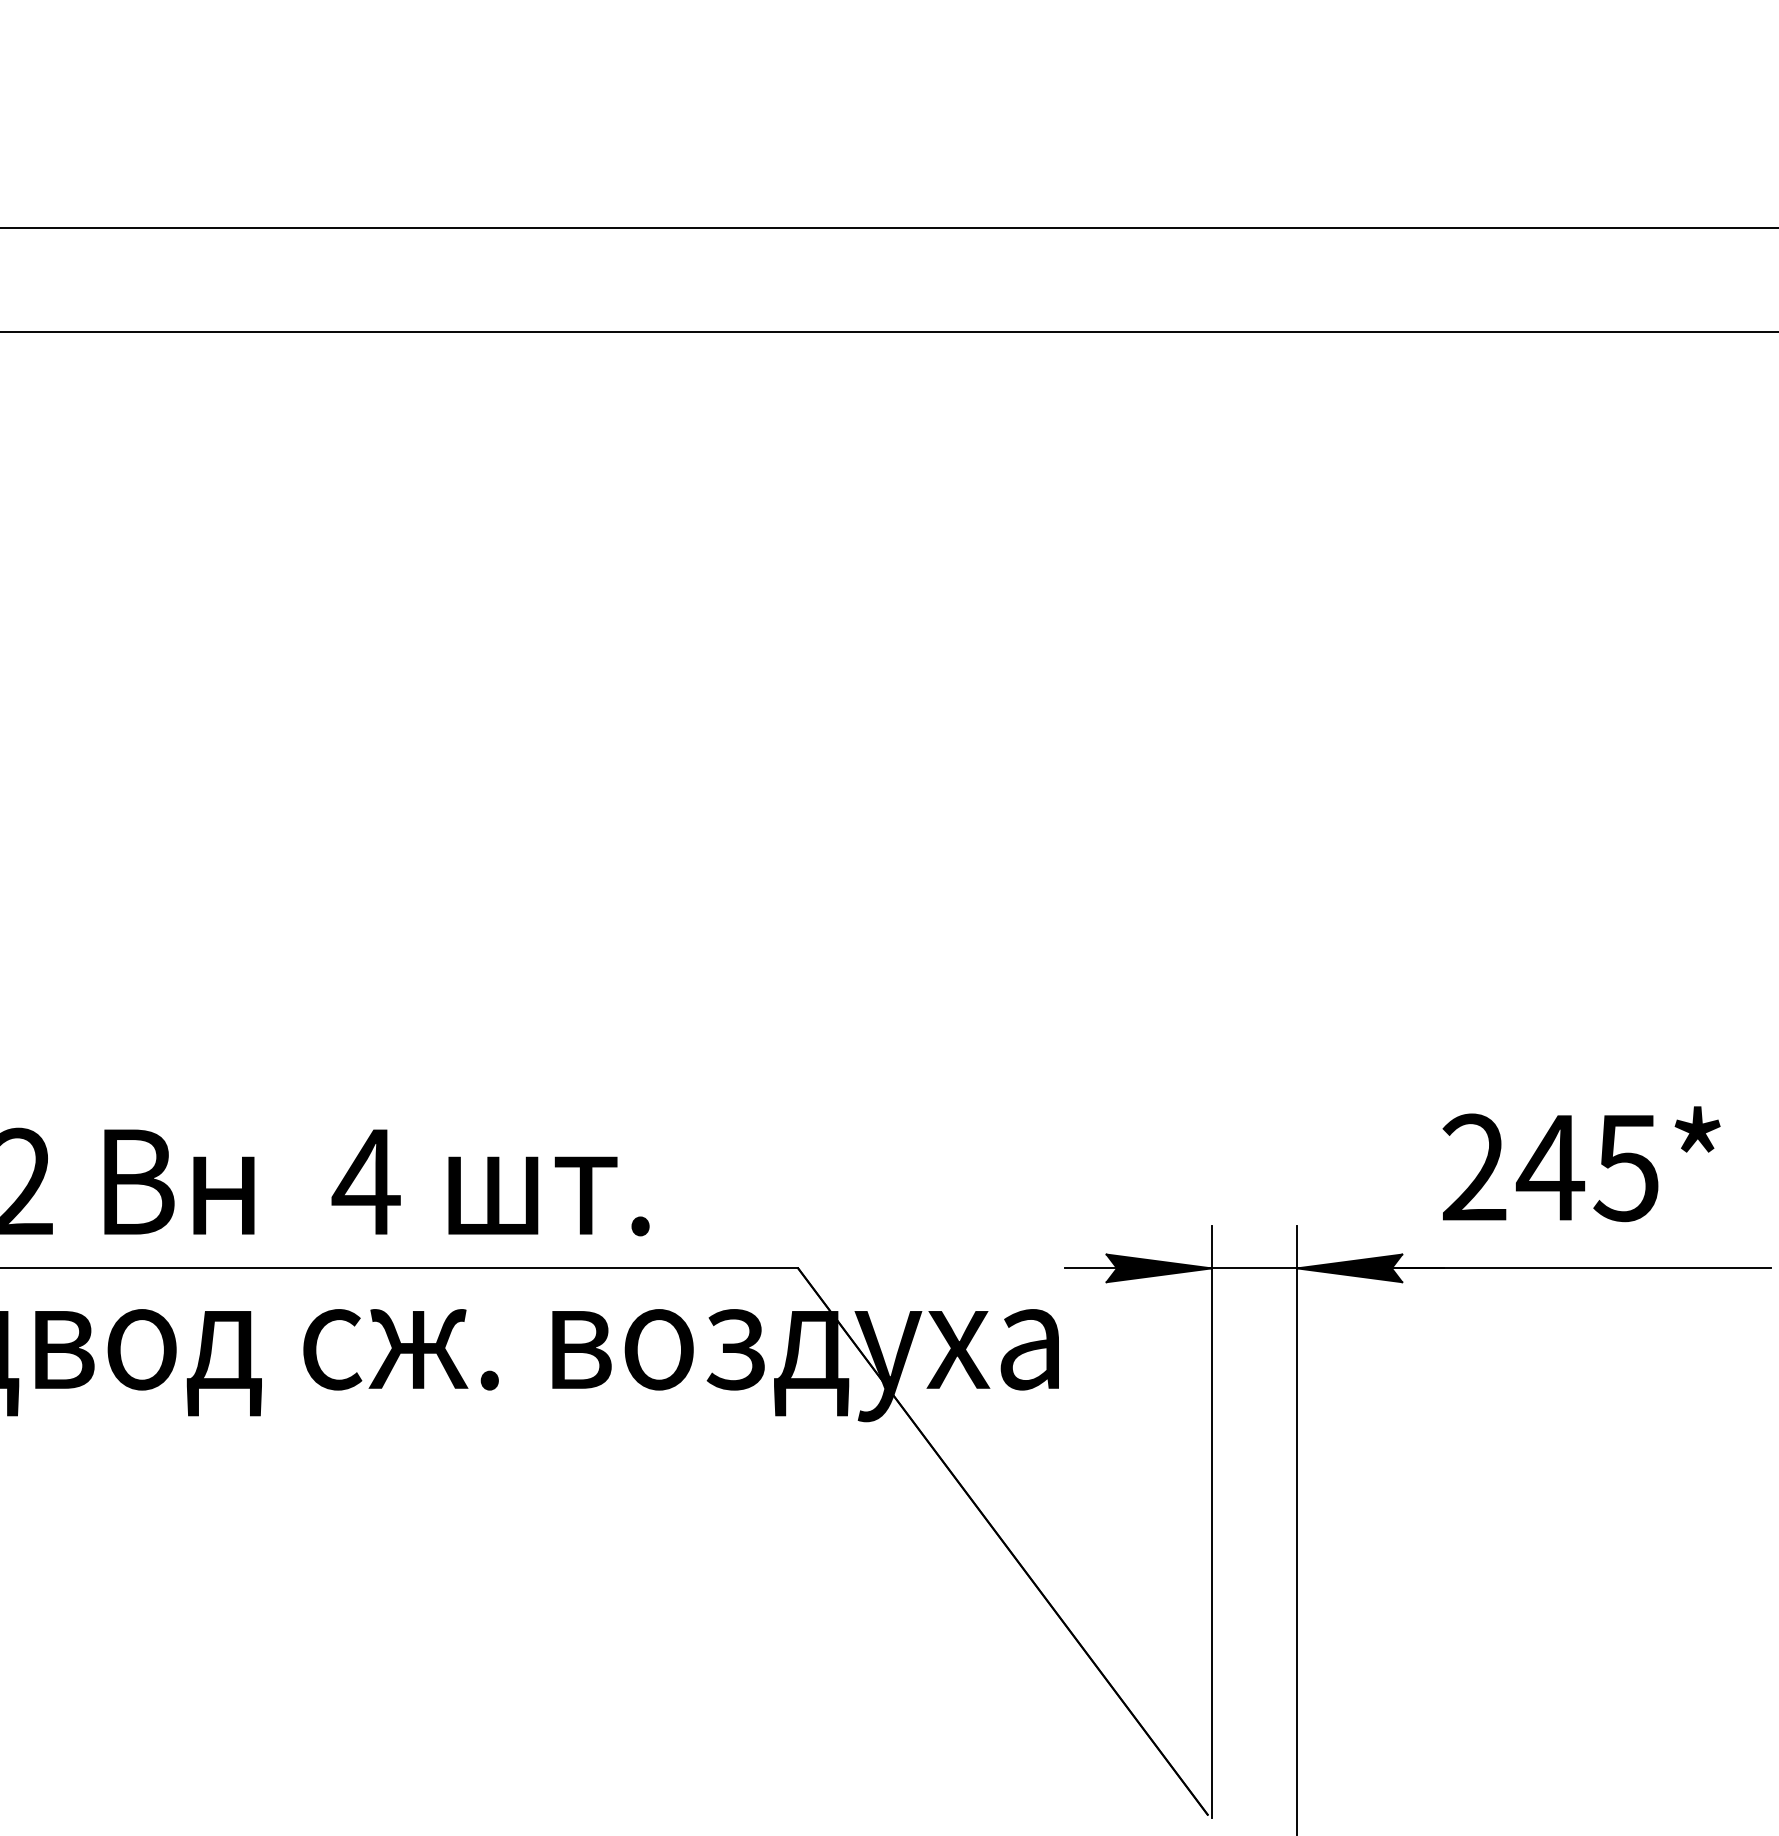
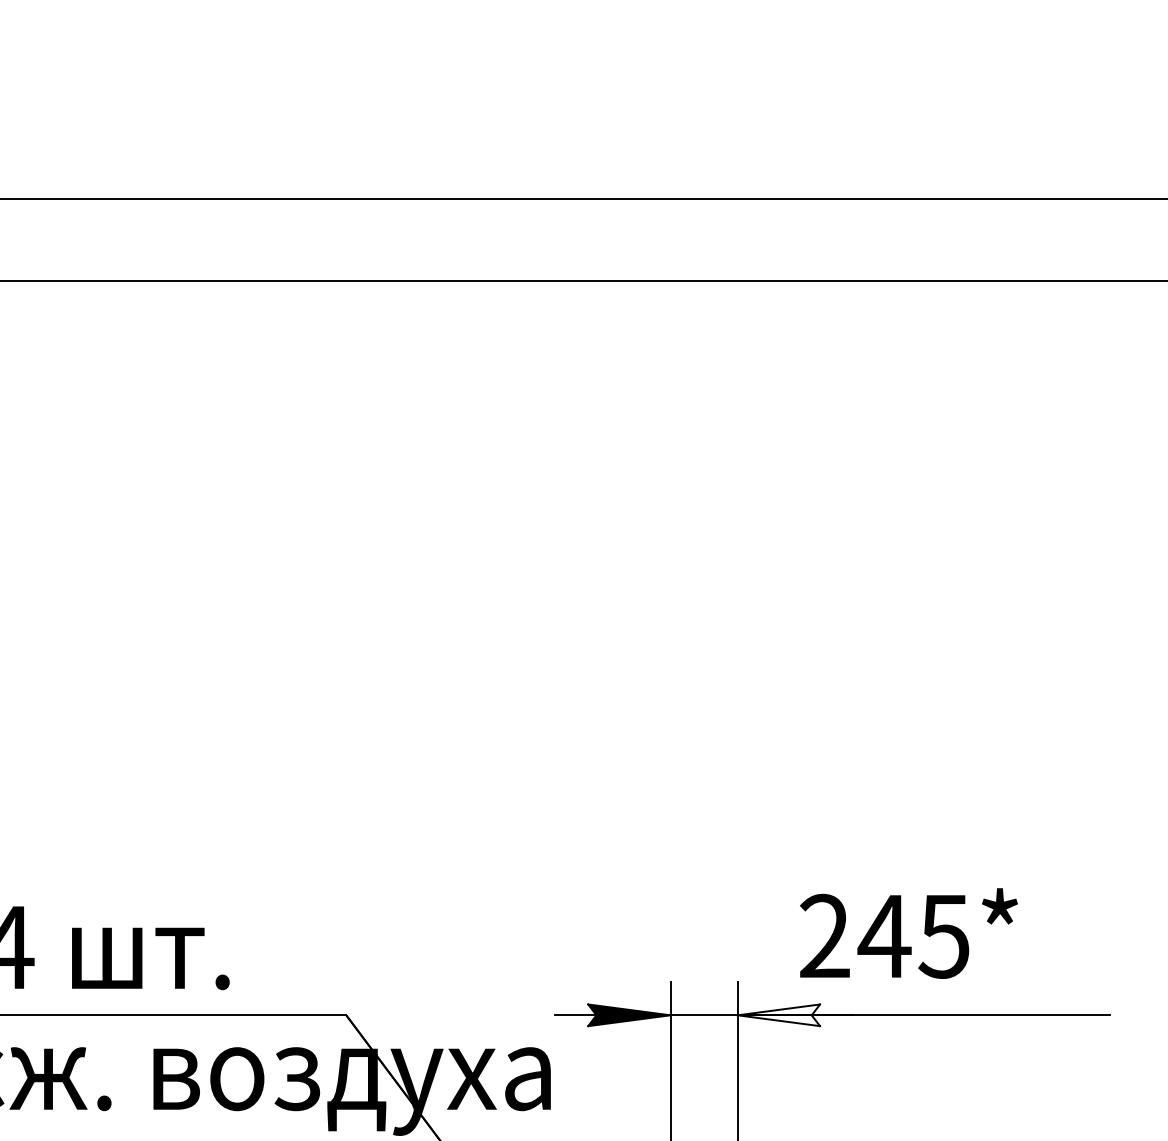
text: (1581, 1164) -> (908, 933), moved
fill: (1349, 1268) -> (778, 1015), removed

